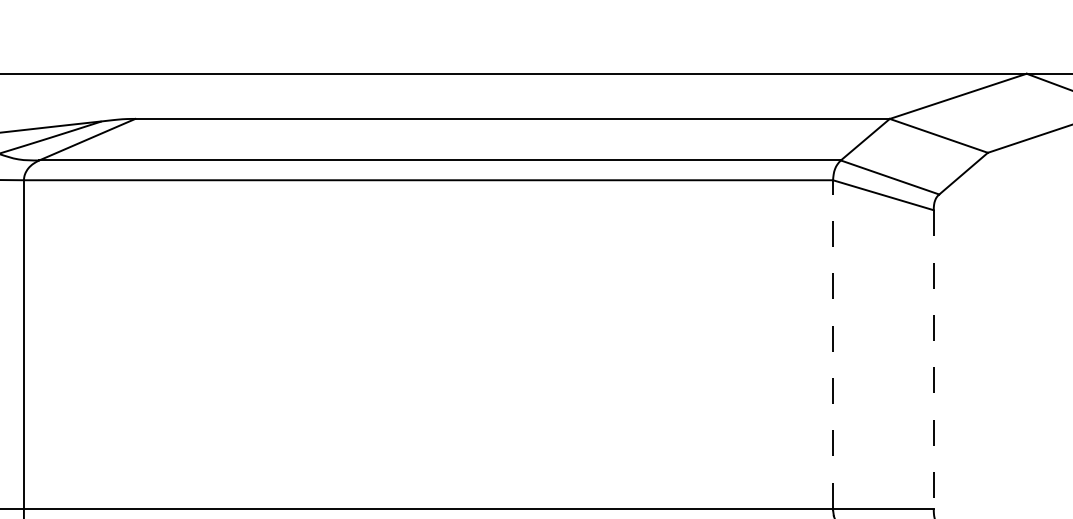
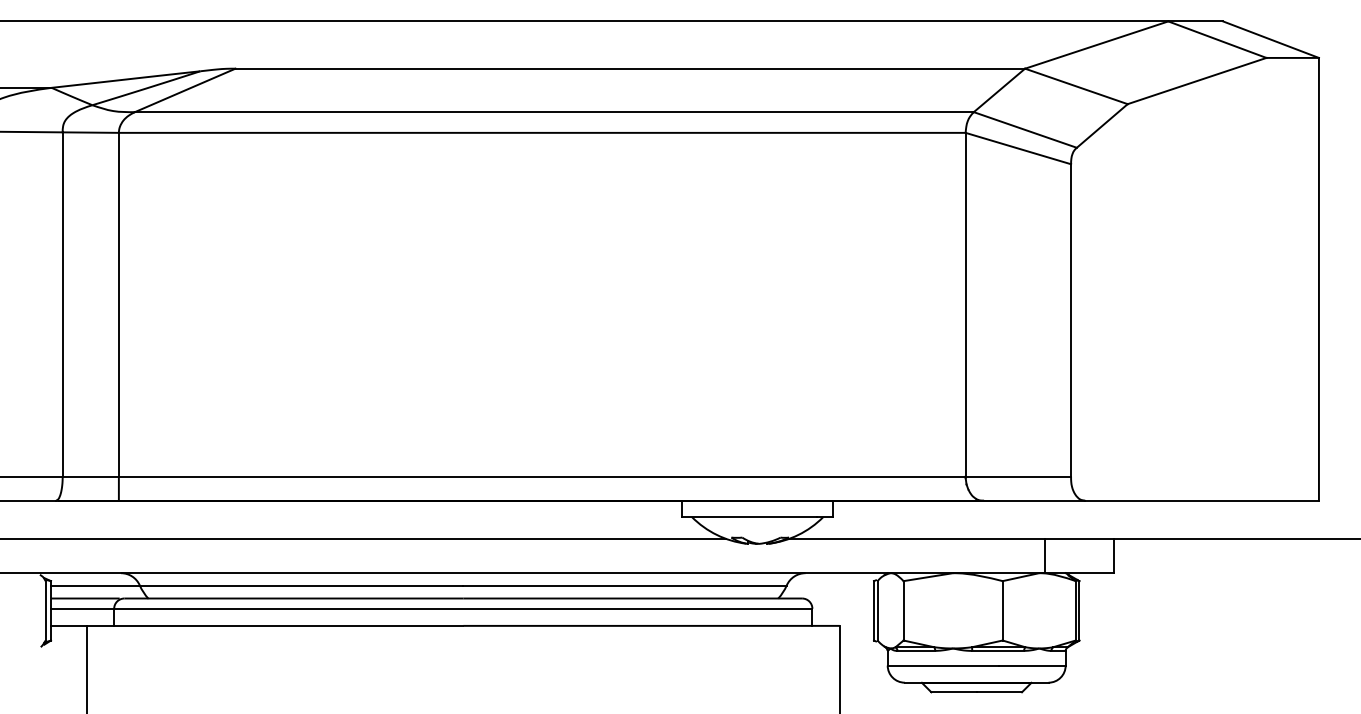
line: (832, 344) -> (965, 304), dashed -> solid
line: (934, 359) -> (1071, 320), dashed -> solid

